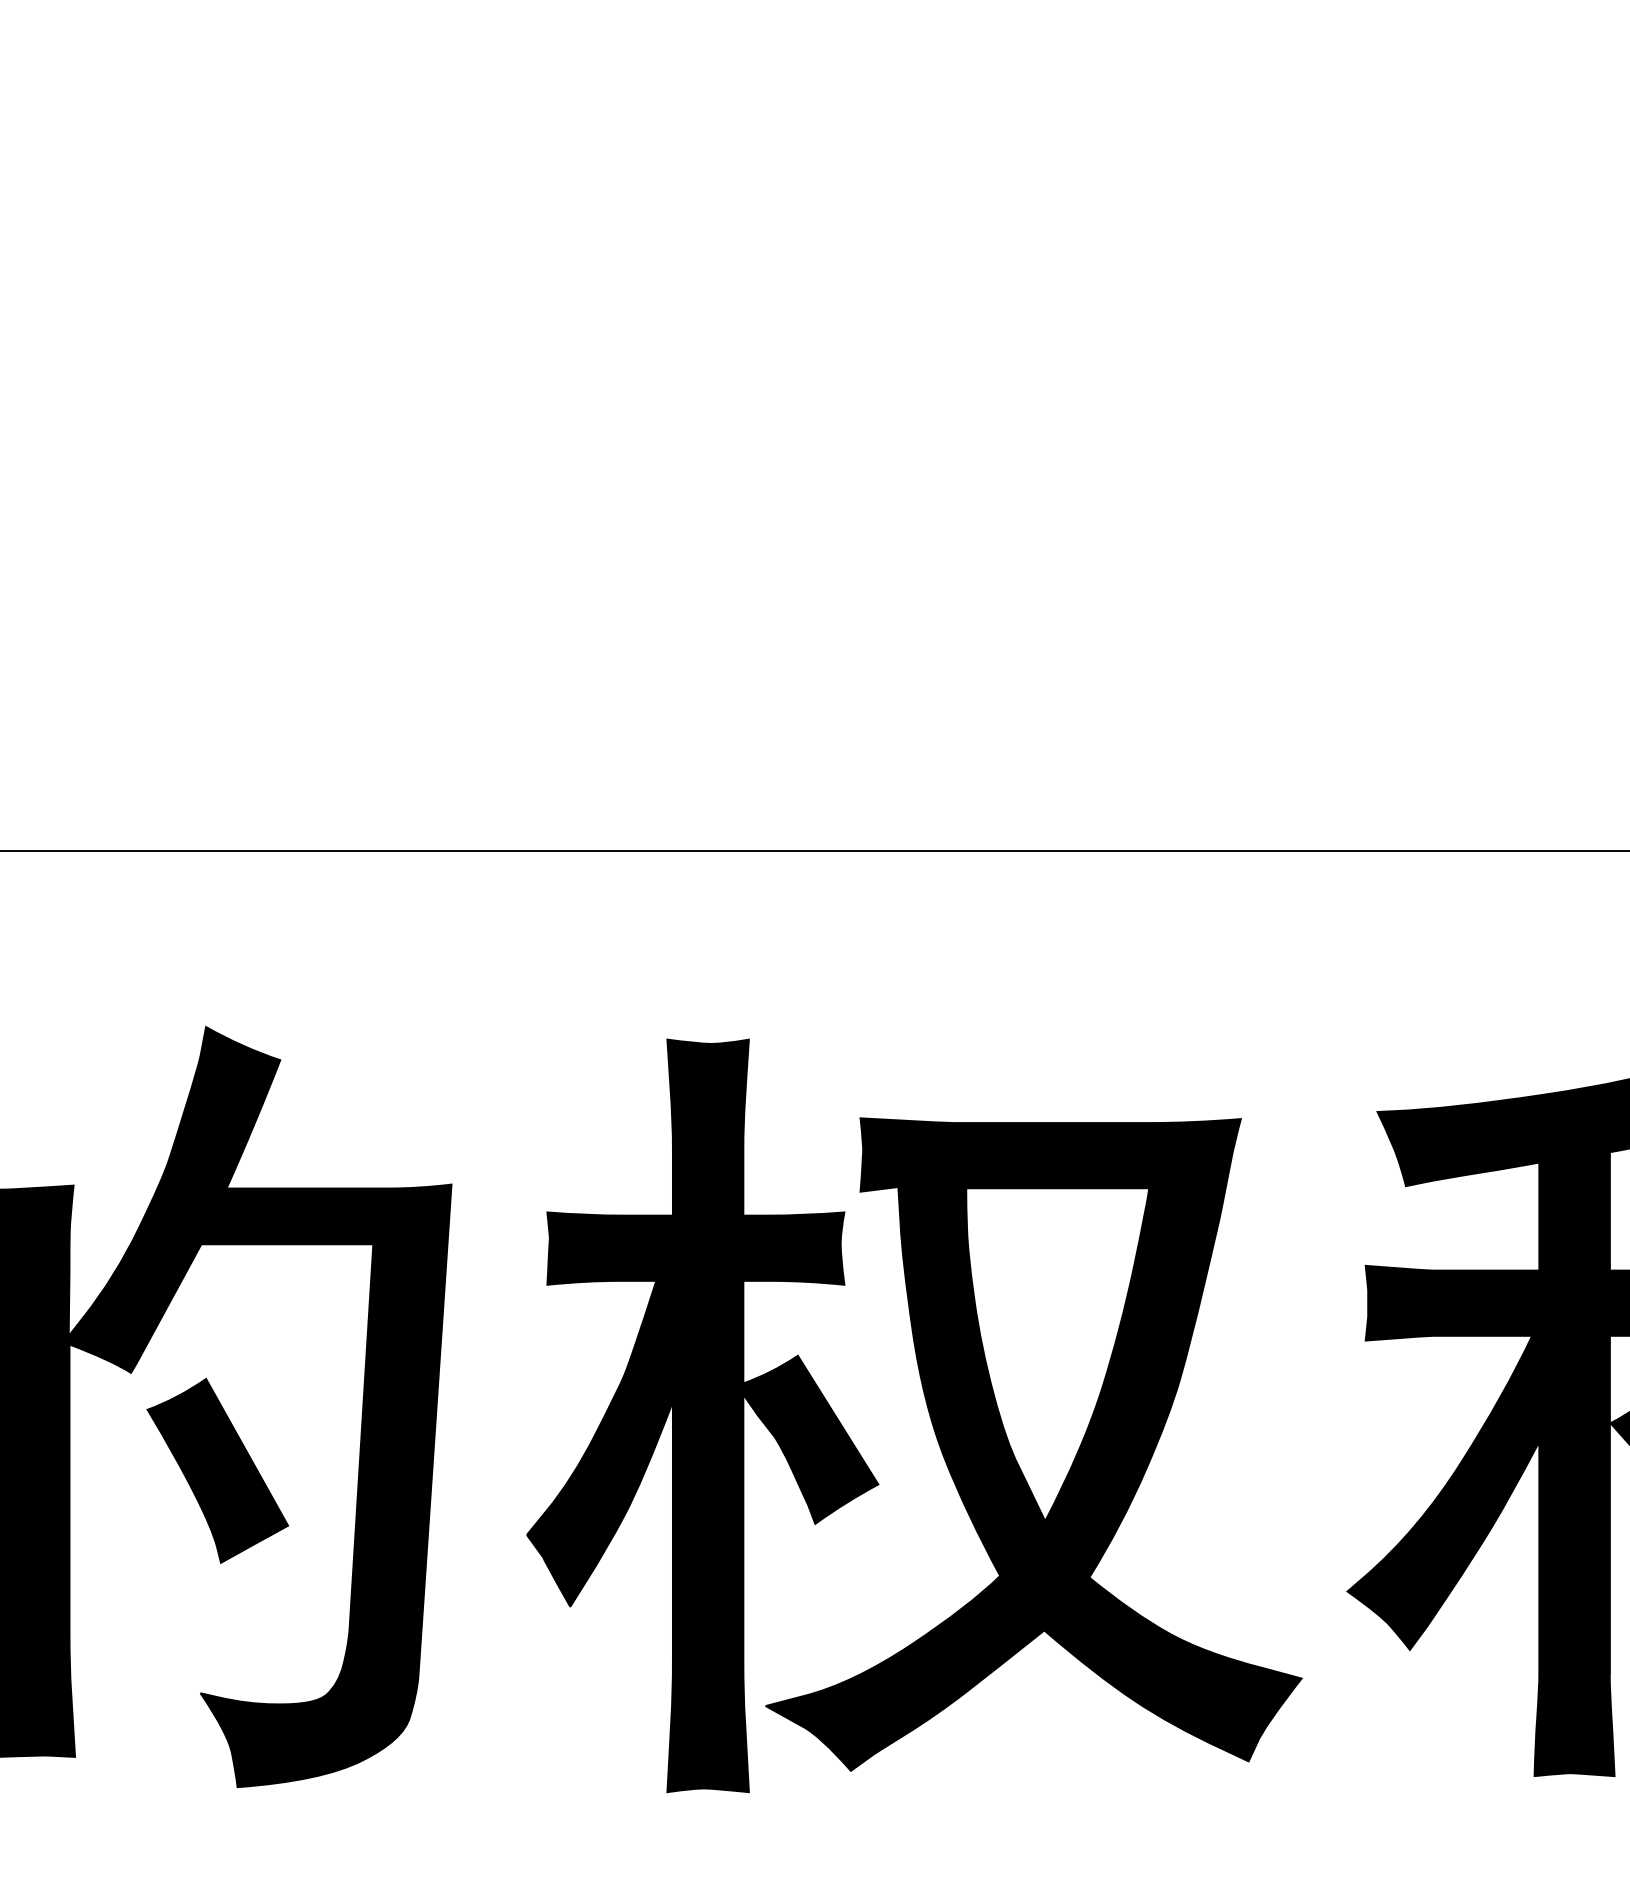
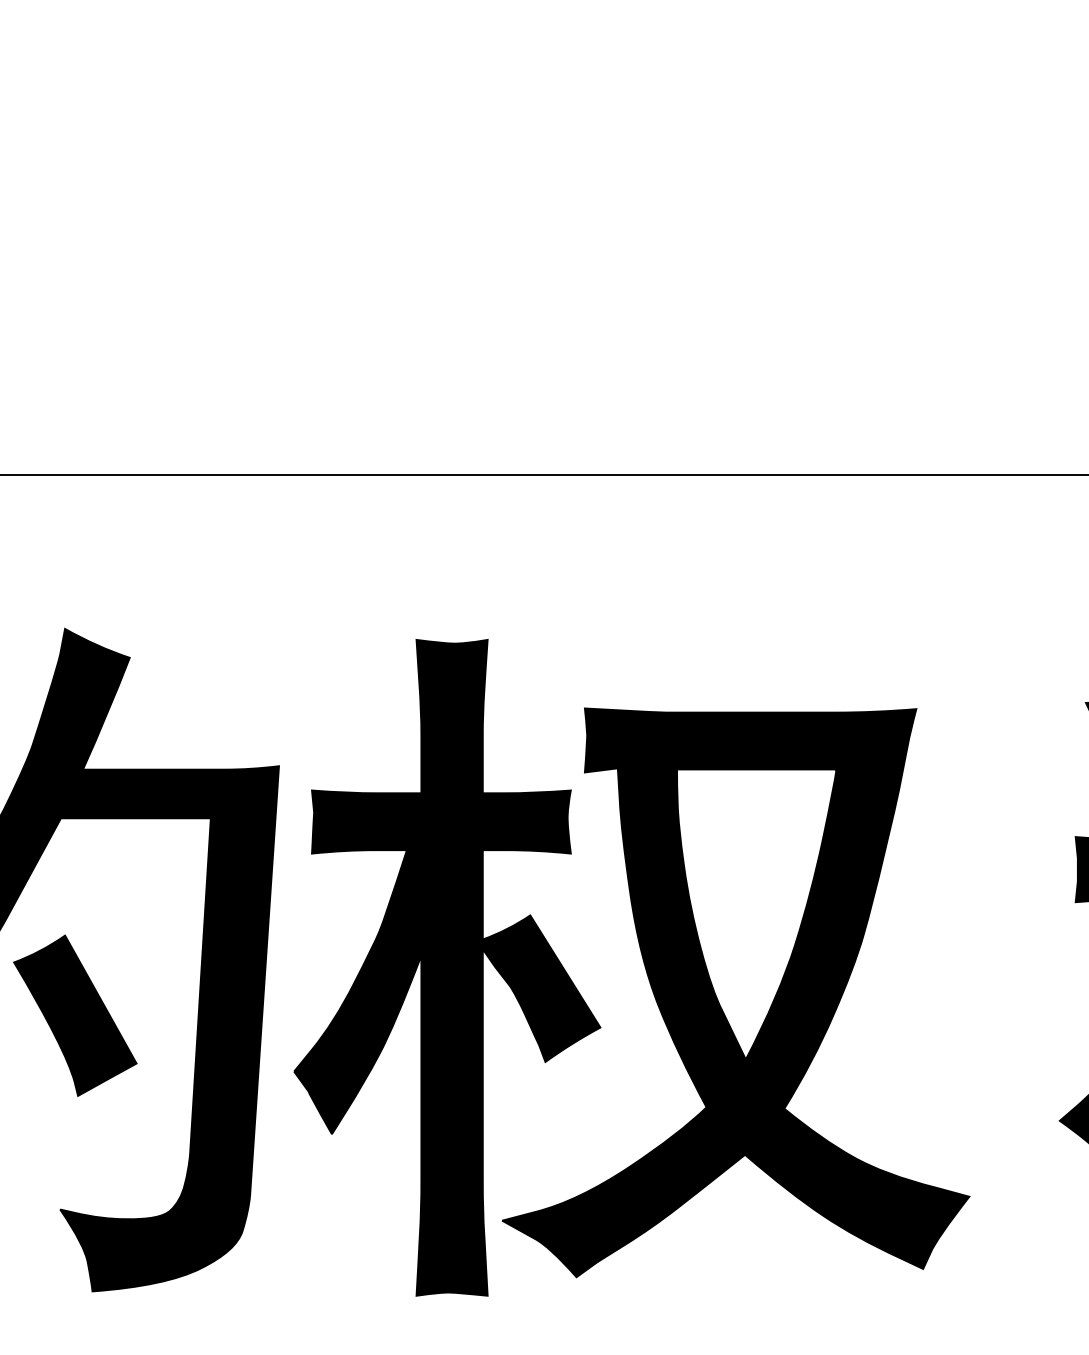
part: (928, 1413) -> (644, 965), moved

